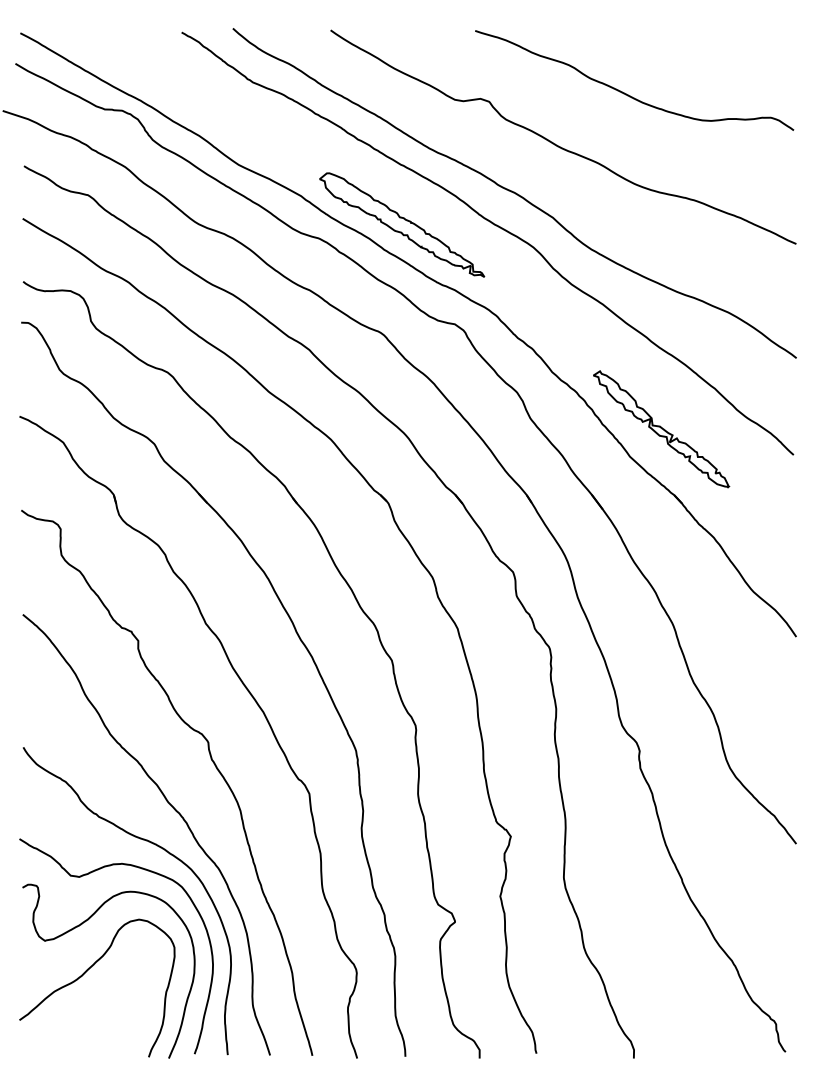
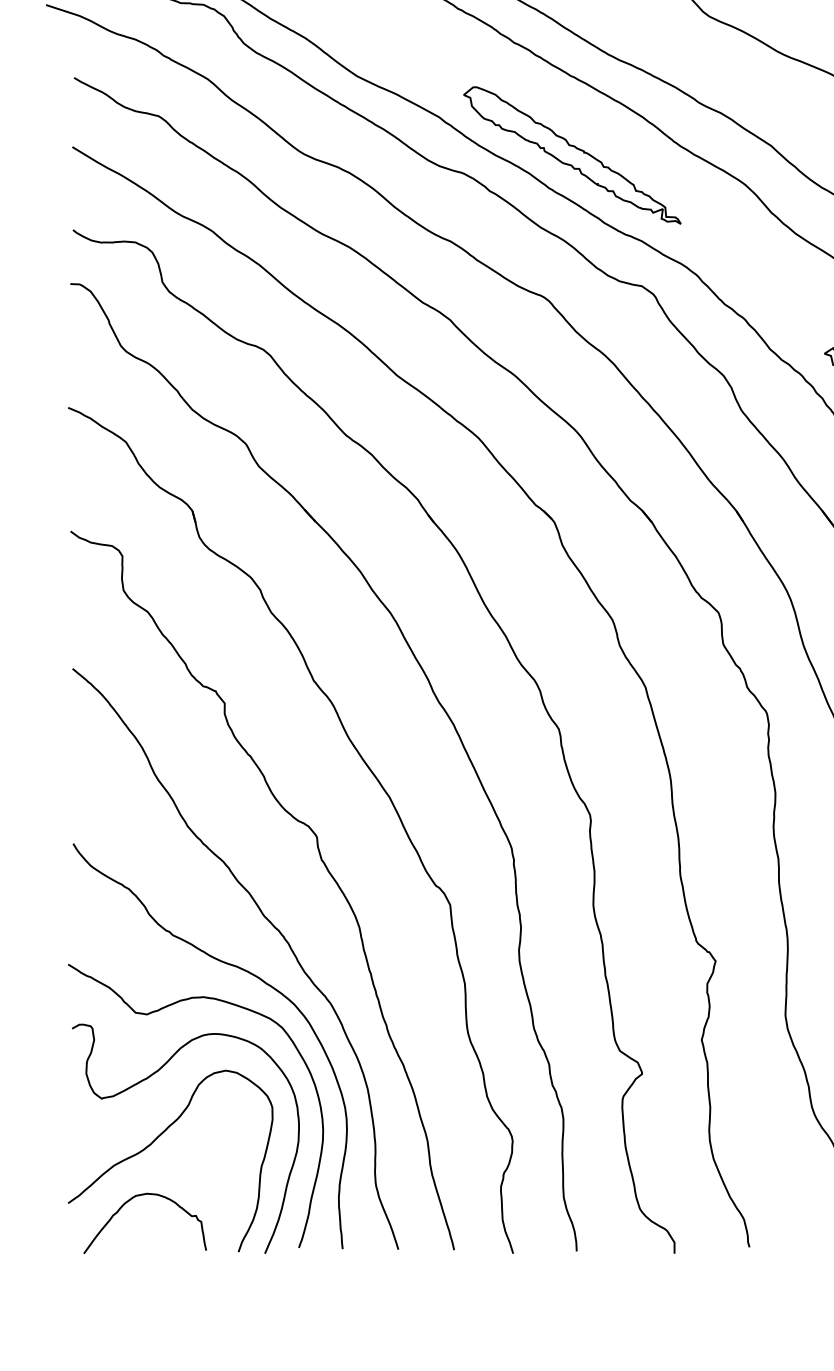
curve: (64, 1020) -> (127, 1203), added

